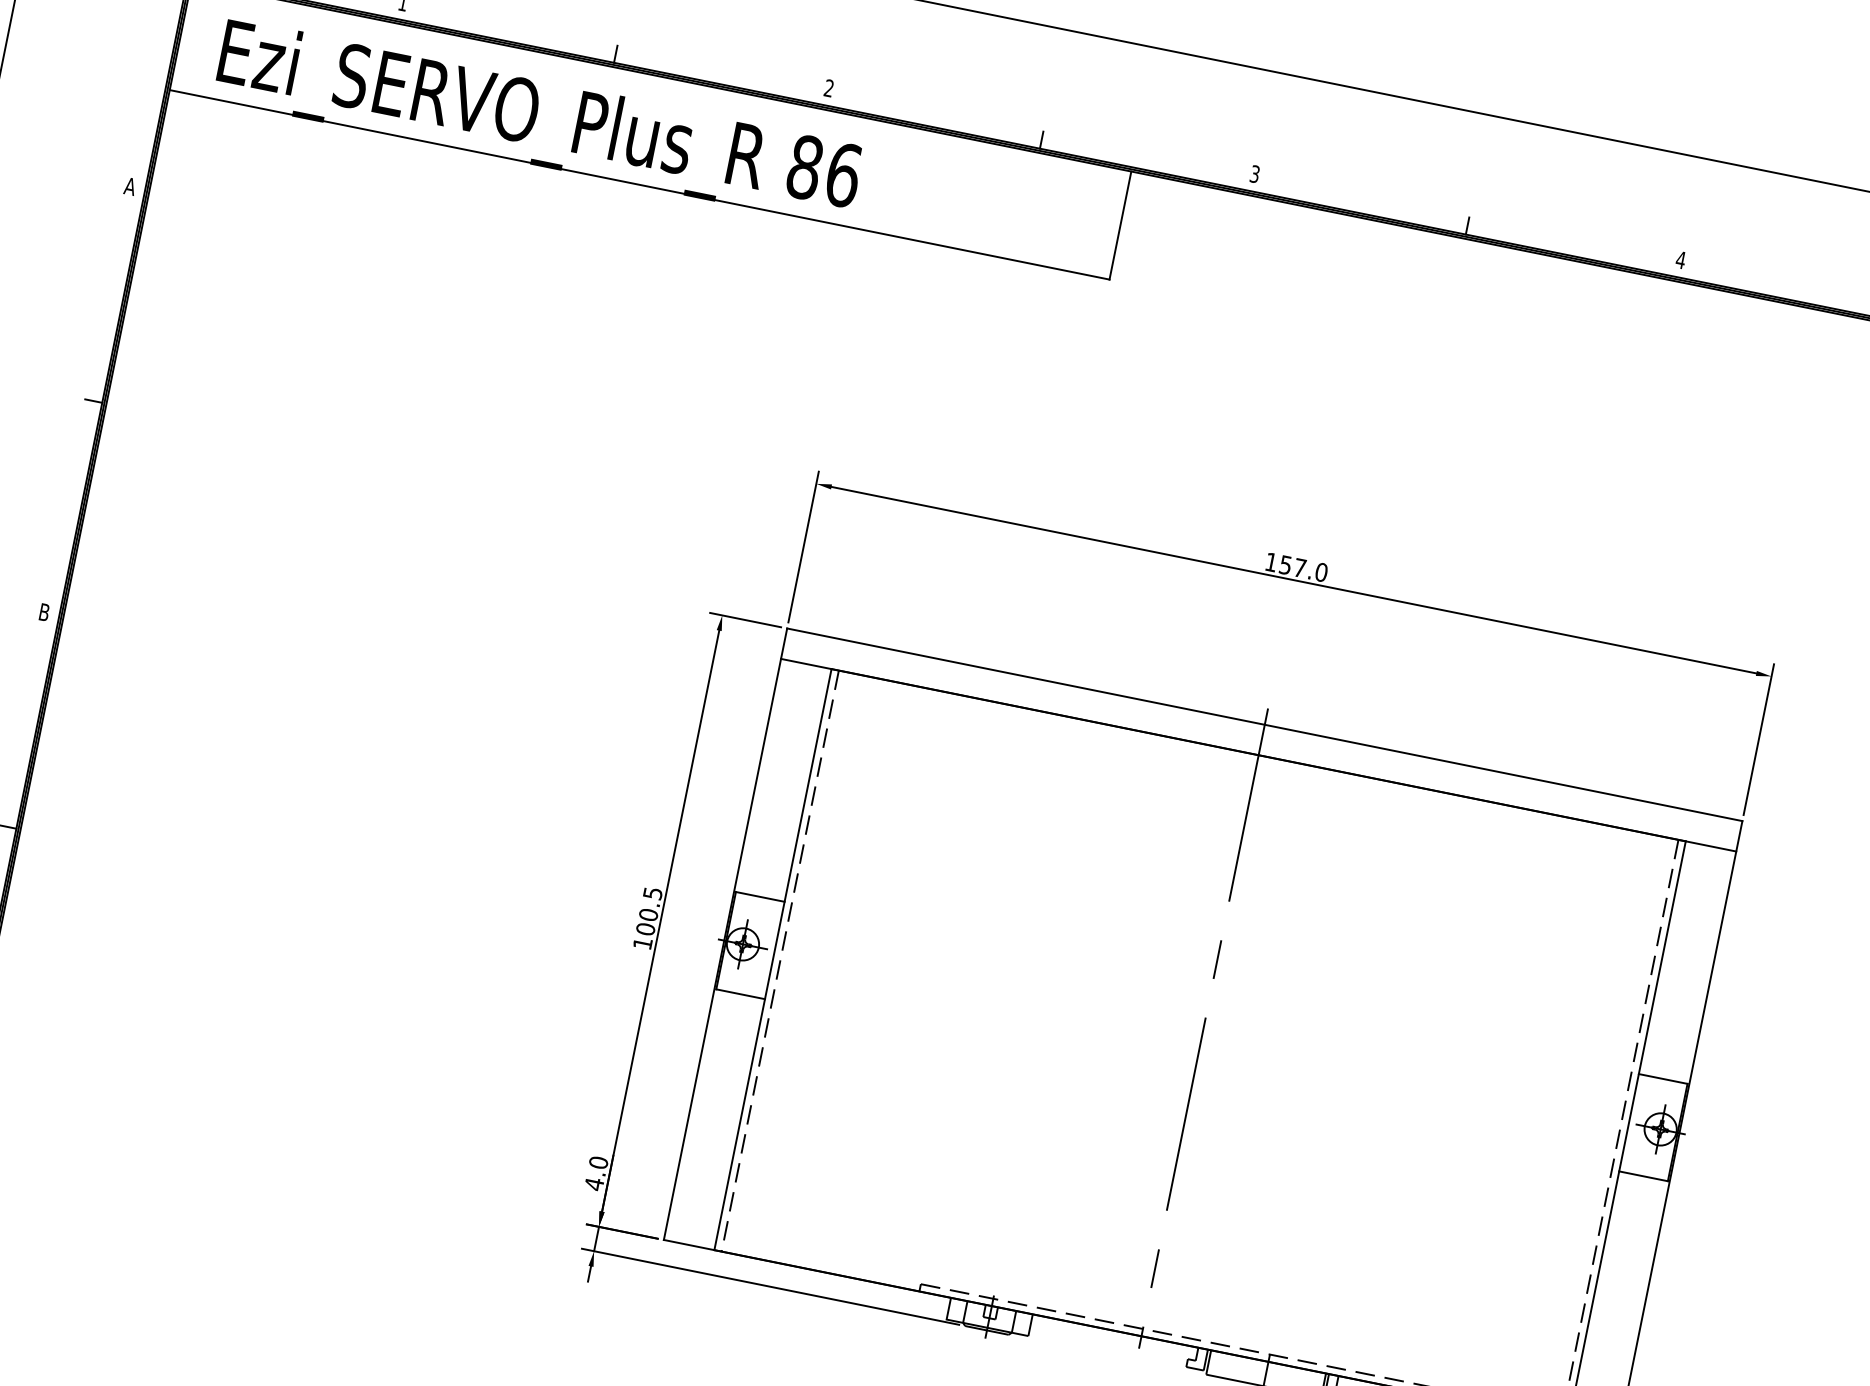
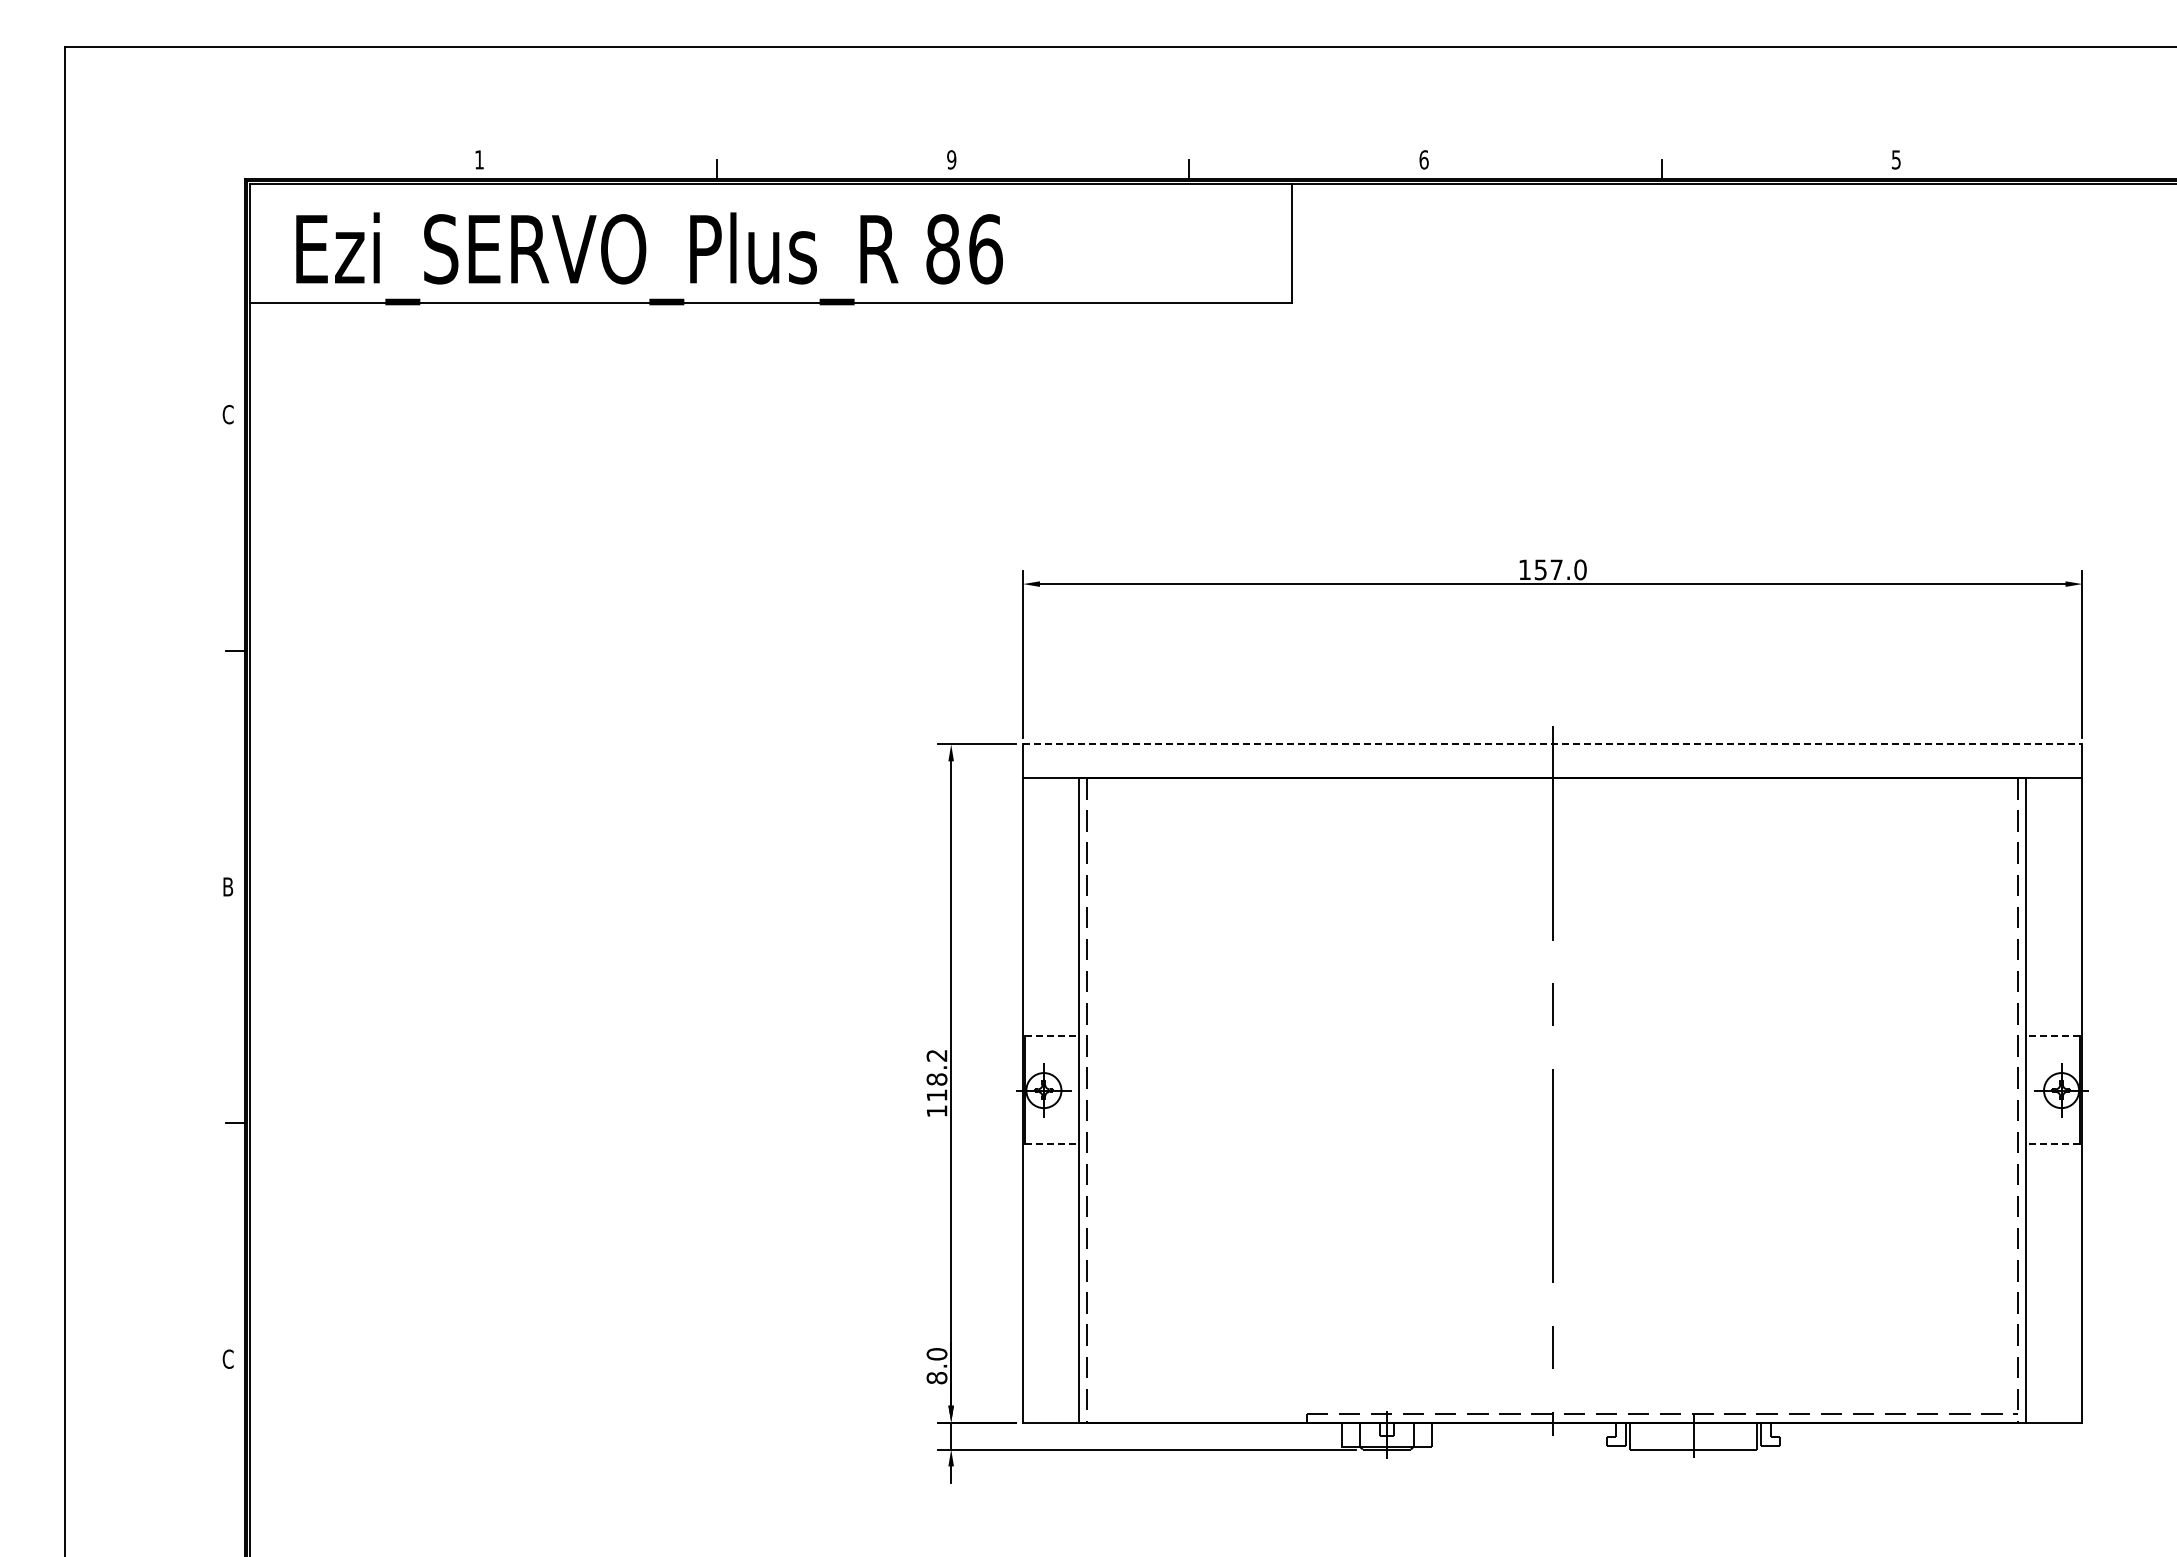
text: (828, 87) -> (951, 159), 2 -> 9
text: (1254, 173) -> (1423, 159), 3 -> 6
text: (130, 186) -> (228, 414), A -> C
text: (1681, 259) -> (1896, 159), 4 -> 5
line: (1264, 724) -> (1552, 744), solid -> dashed
line: (760, 897) -> (1052, 1036), solid -> dashed
text: (648, 911) -> (936, 1075), 100.5 -> 118.2
line: (740, 994) -> (1052, 1144), solid -> dashed
line: (1663, 1079) -> (2053, 1036), solid -> dashed
line: (1643, 1176) -> (2053, 1144), solid -> dashed
text: (593, 1183) -> (936, 1377), 4.0 -> 8.0

